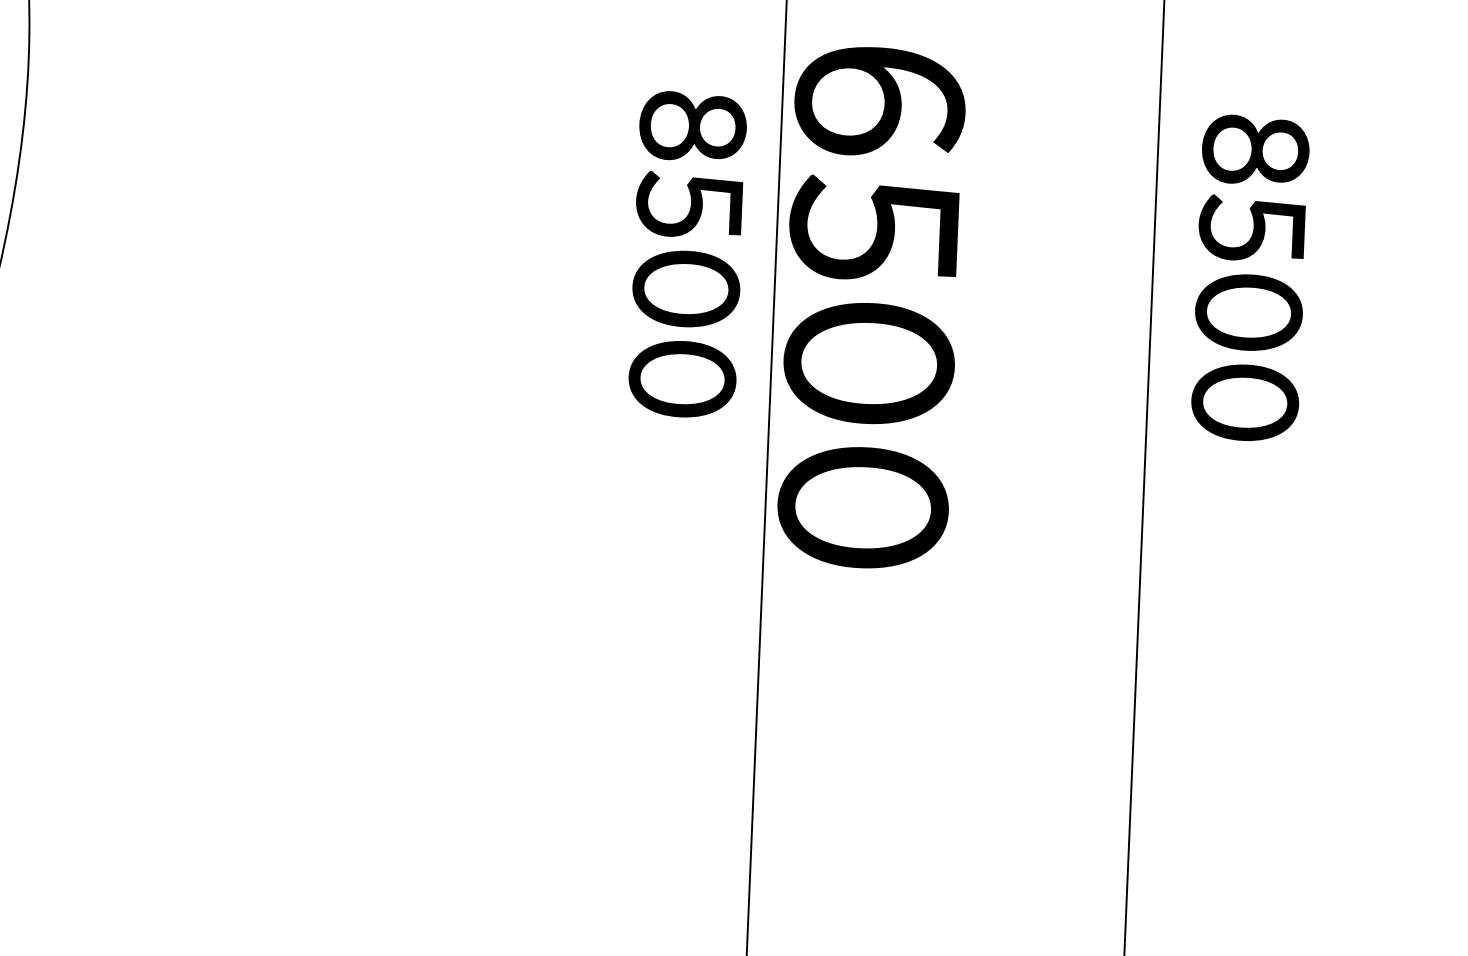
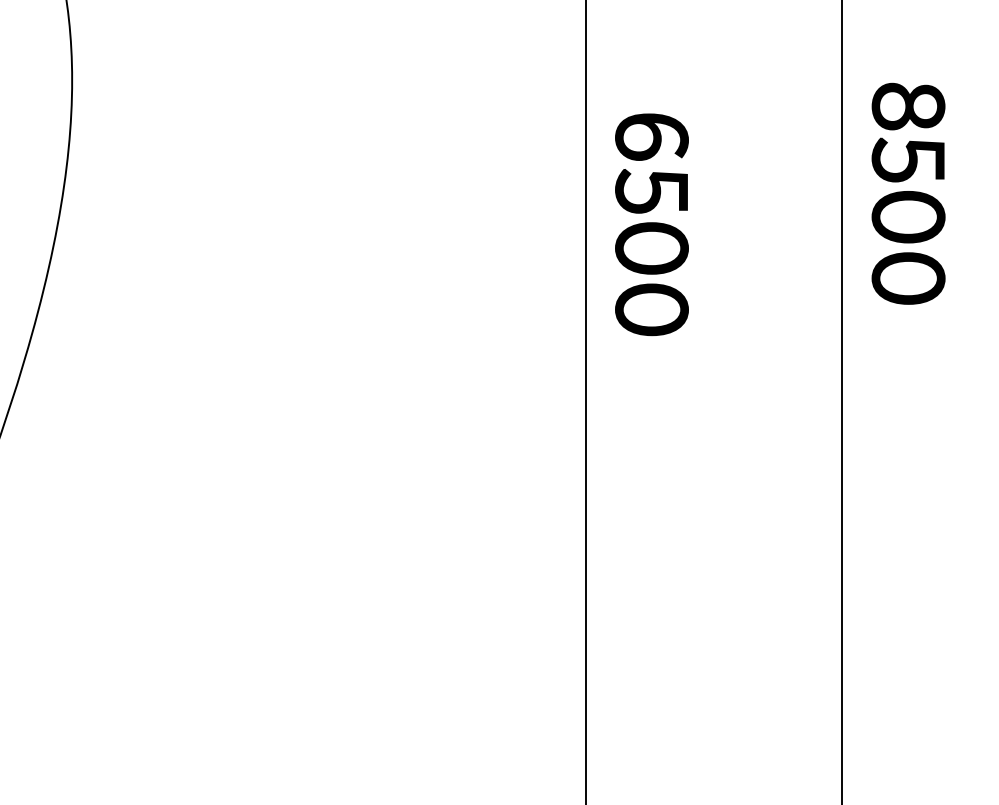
part: (687, 254) -> (525, 193), removed
part: (870, 307) -> (651, 224), size x0.62

